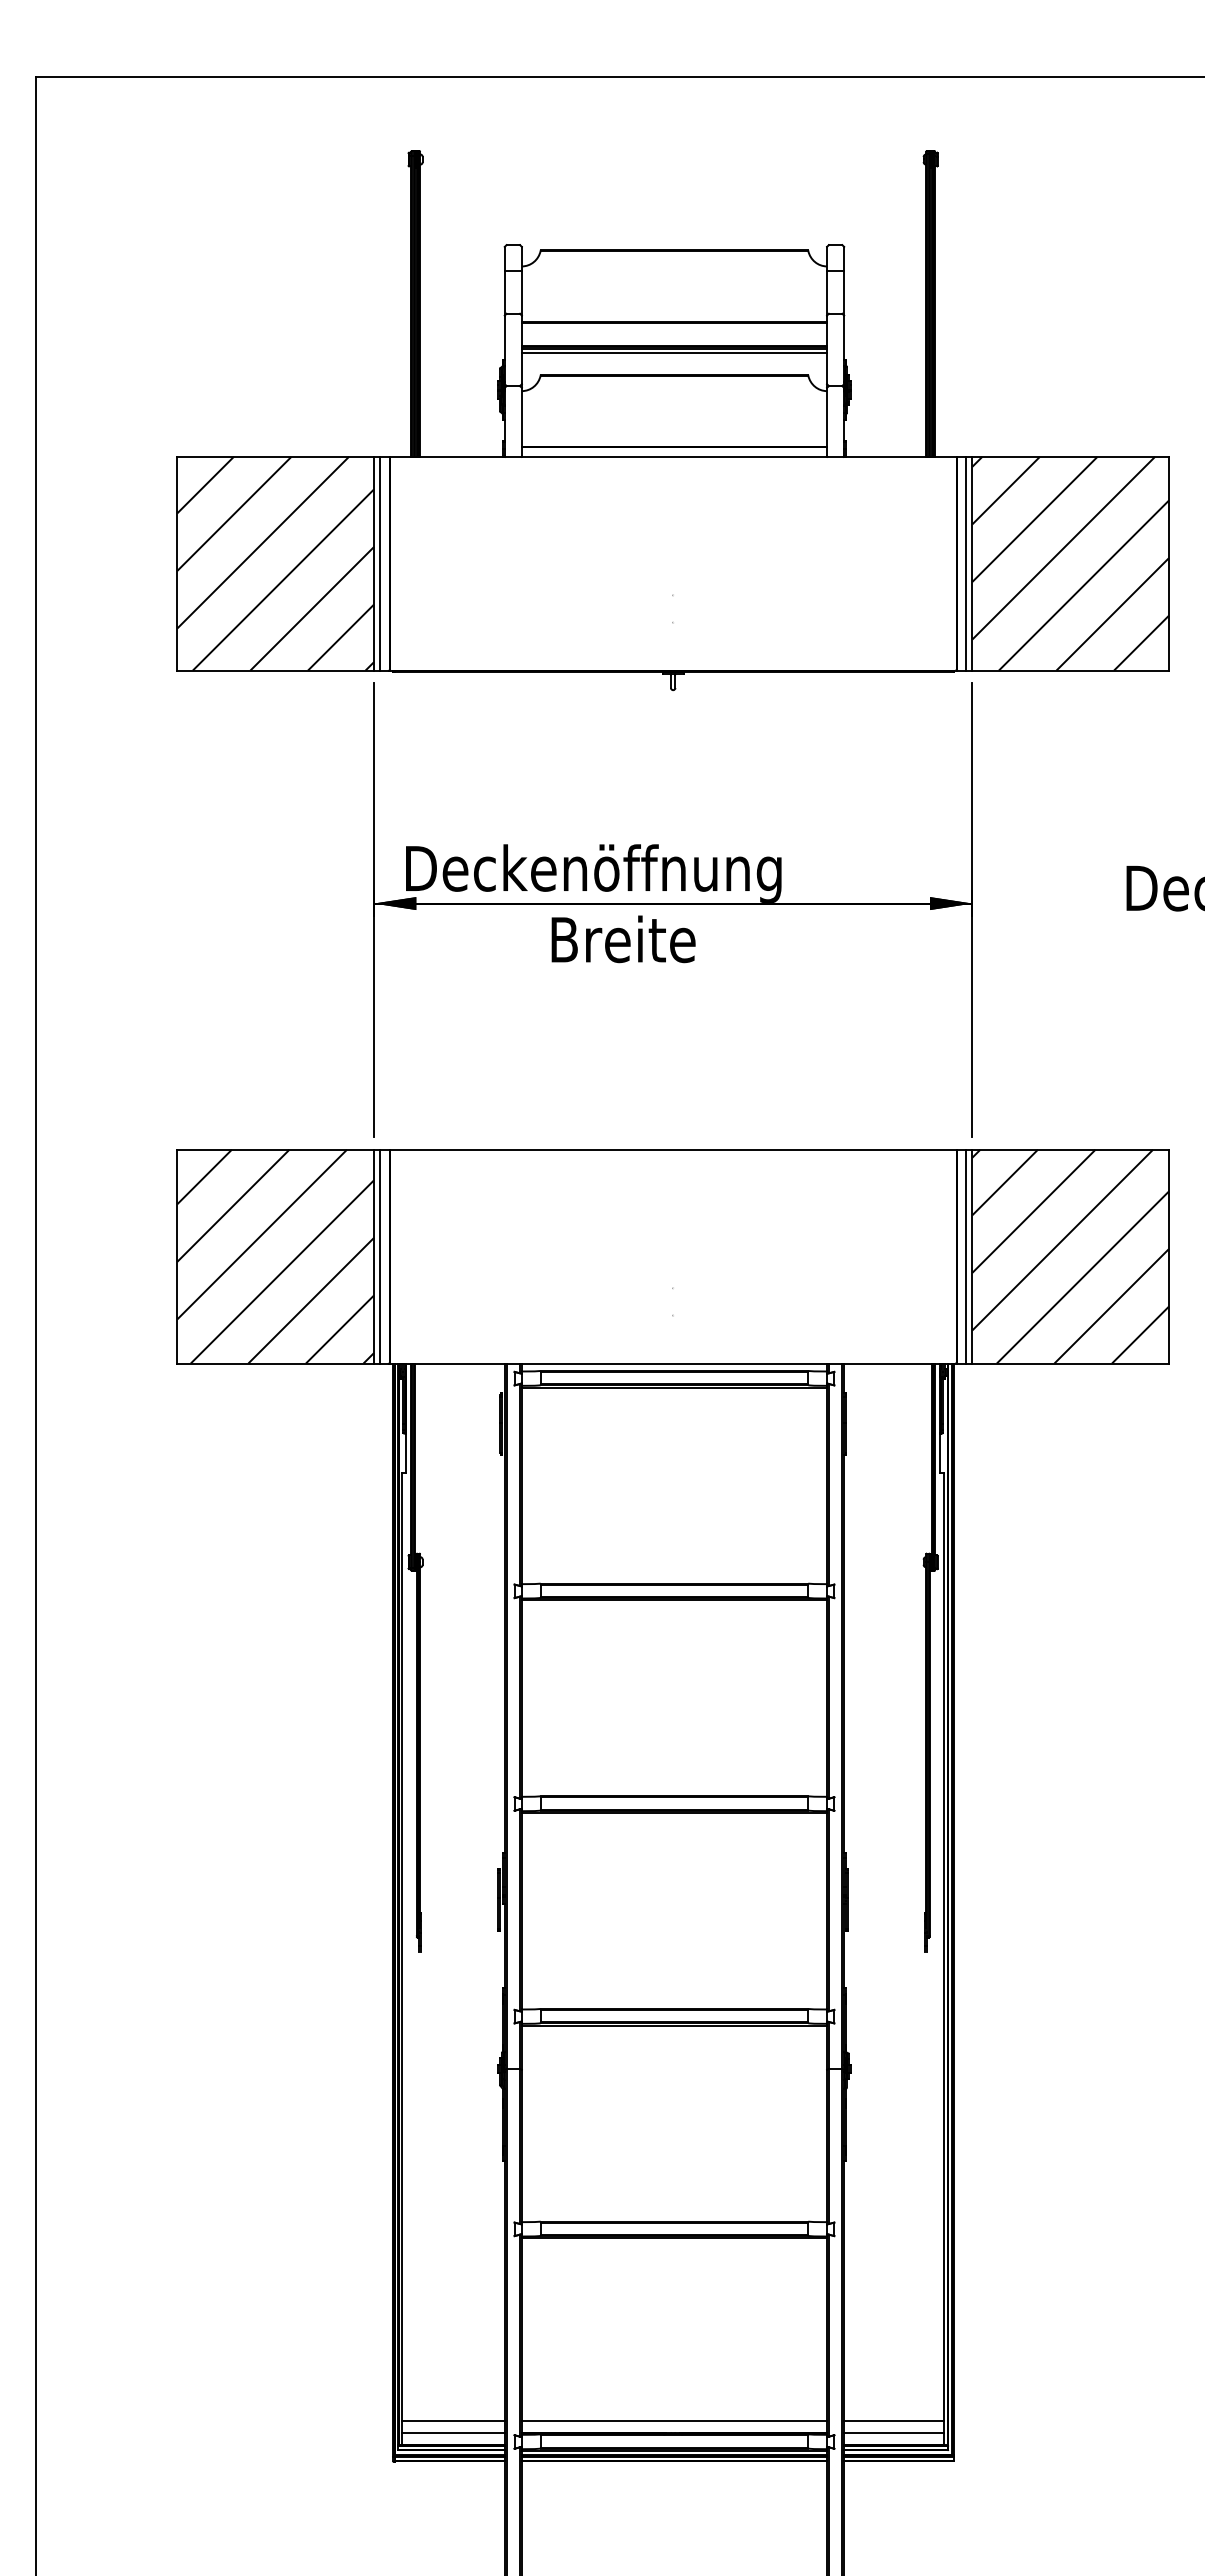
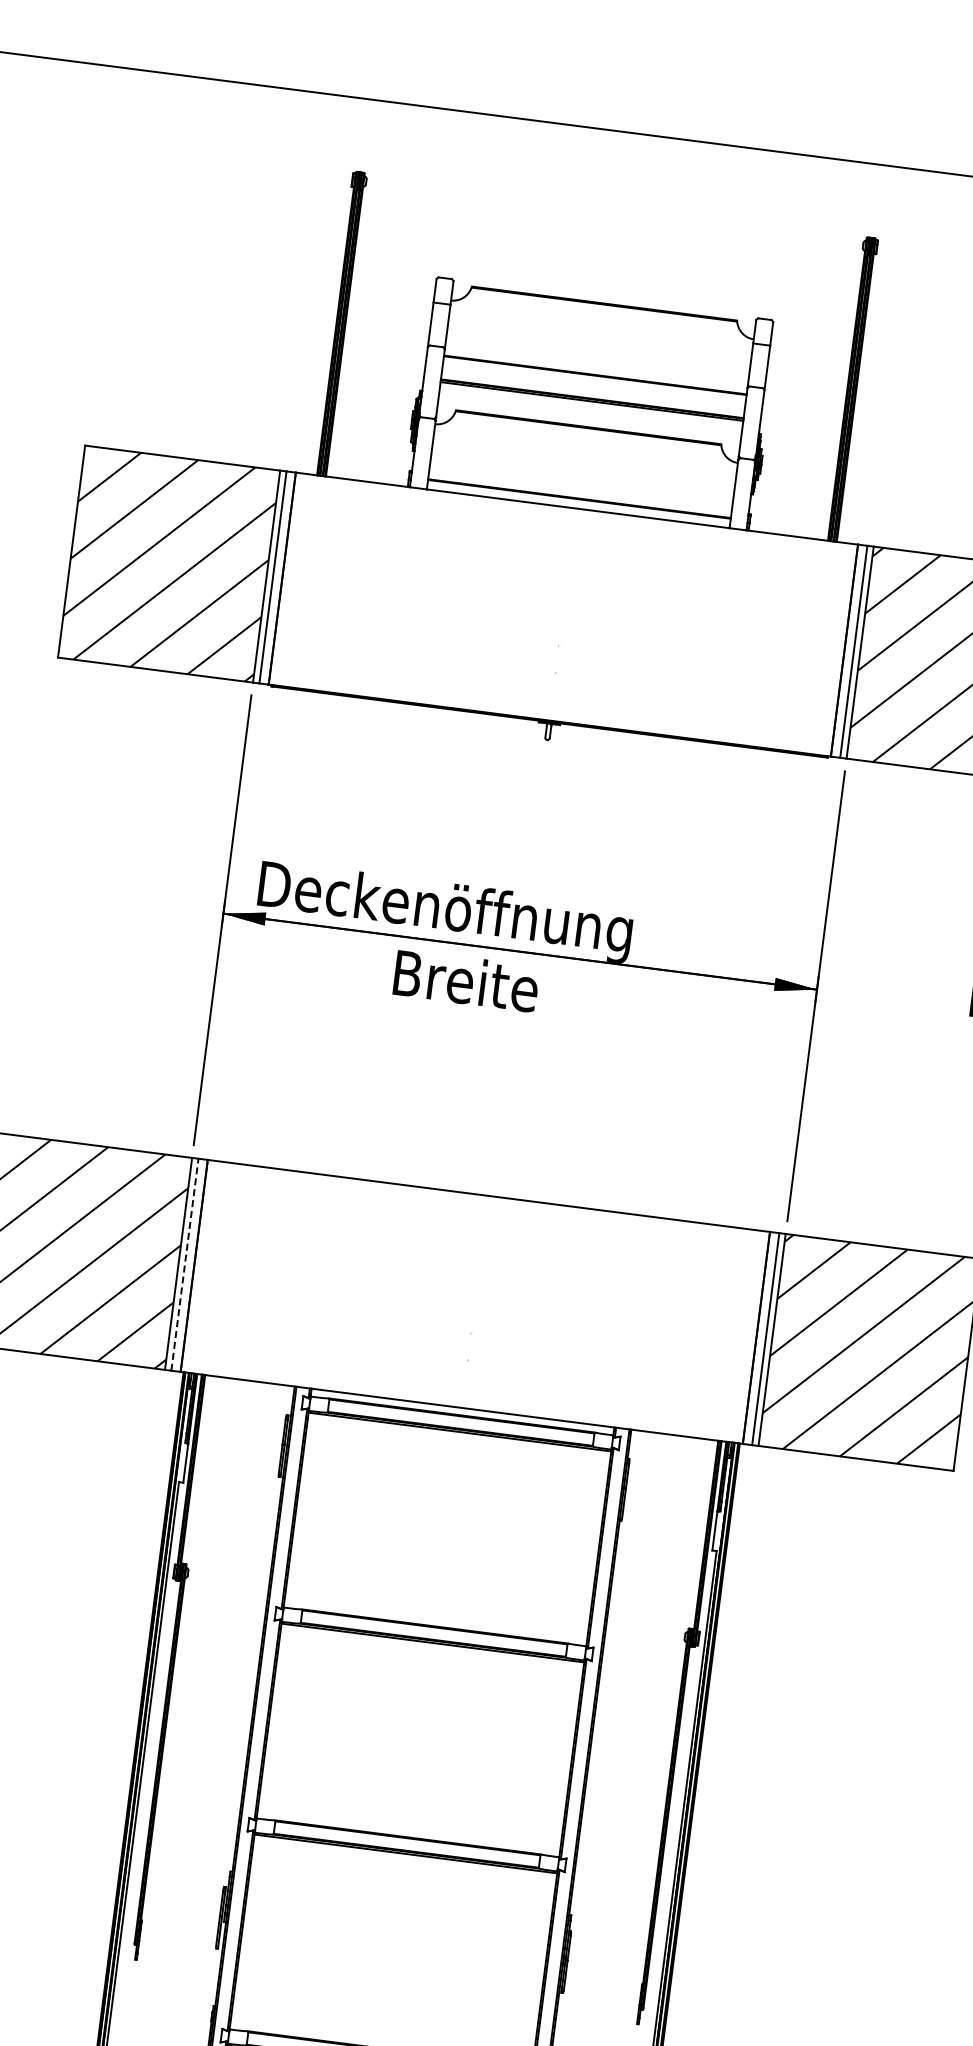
line: (674, 352) -> (591, 405), removed
line: (380, 1256) -> (185, 1264), solid -> dashed

